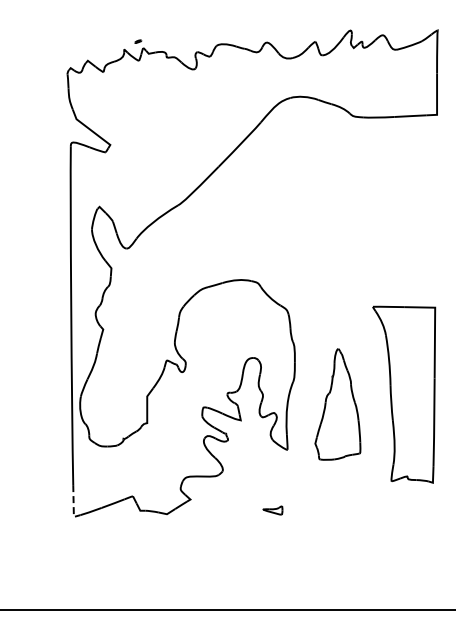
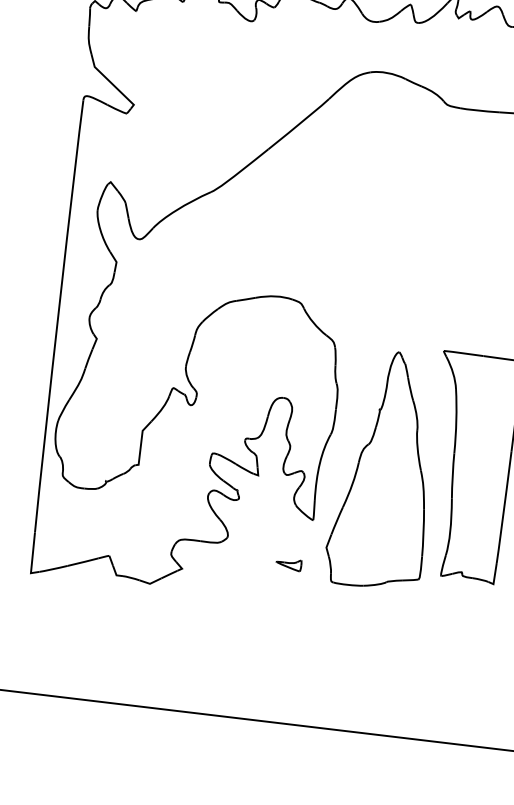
part: (337, 404) -> (383, 469), size x1.67
line: (73, 505) -> (32, 558), dashed -> solid
part: (272, 510) -> (288, 564), moved

